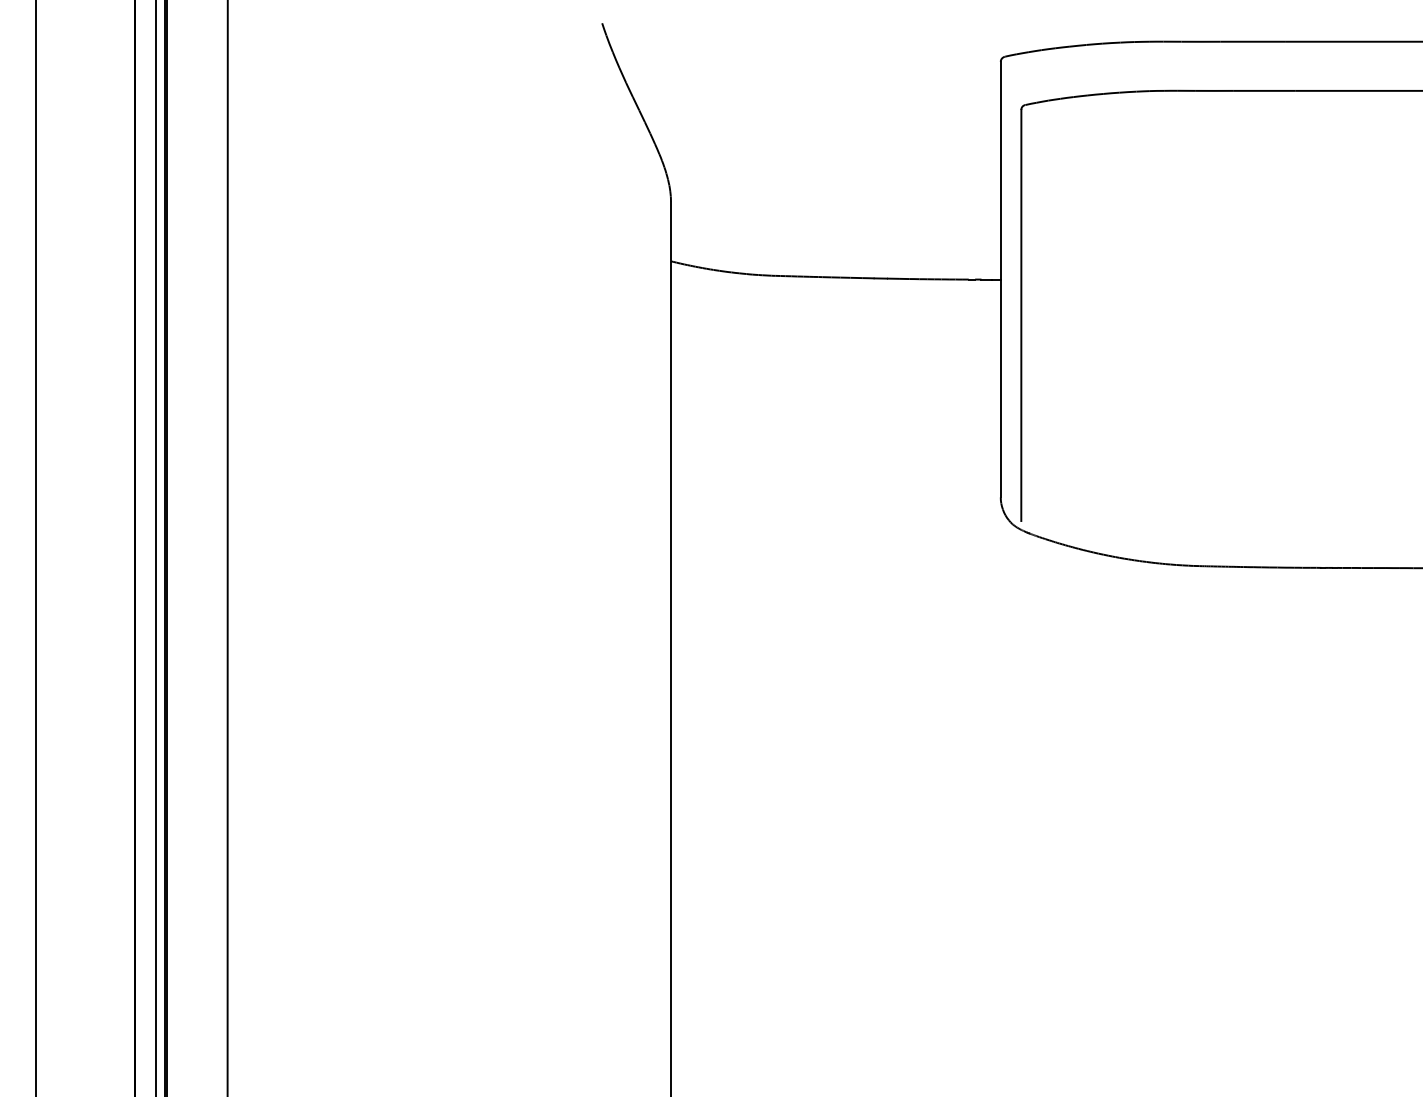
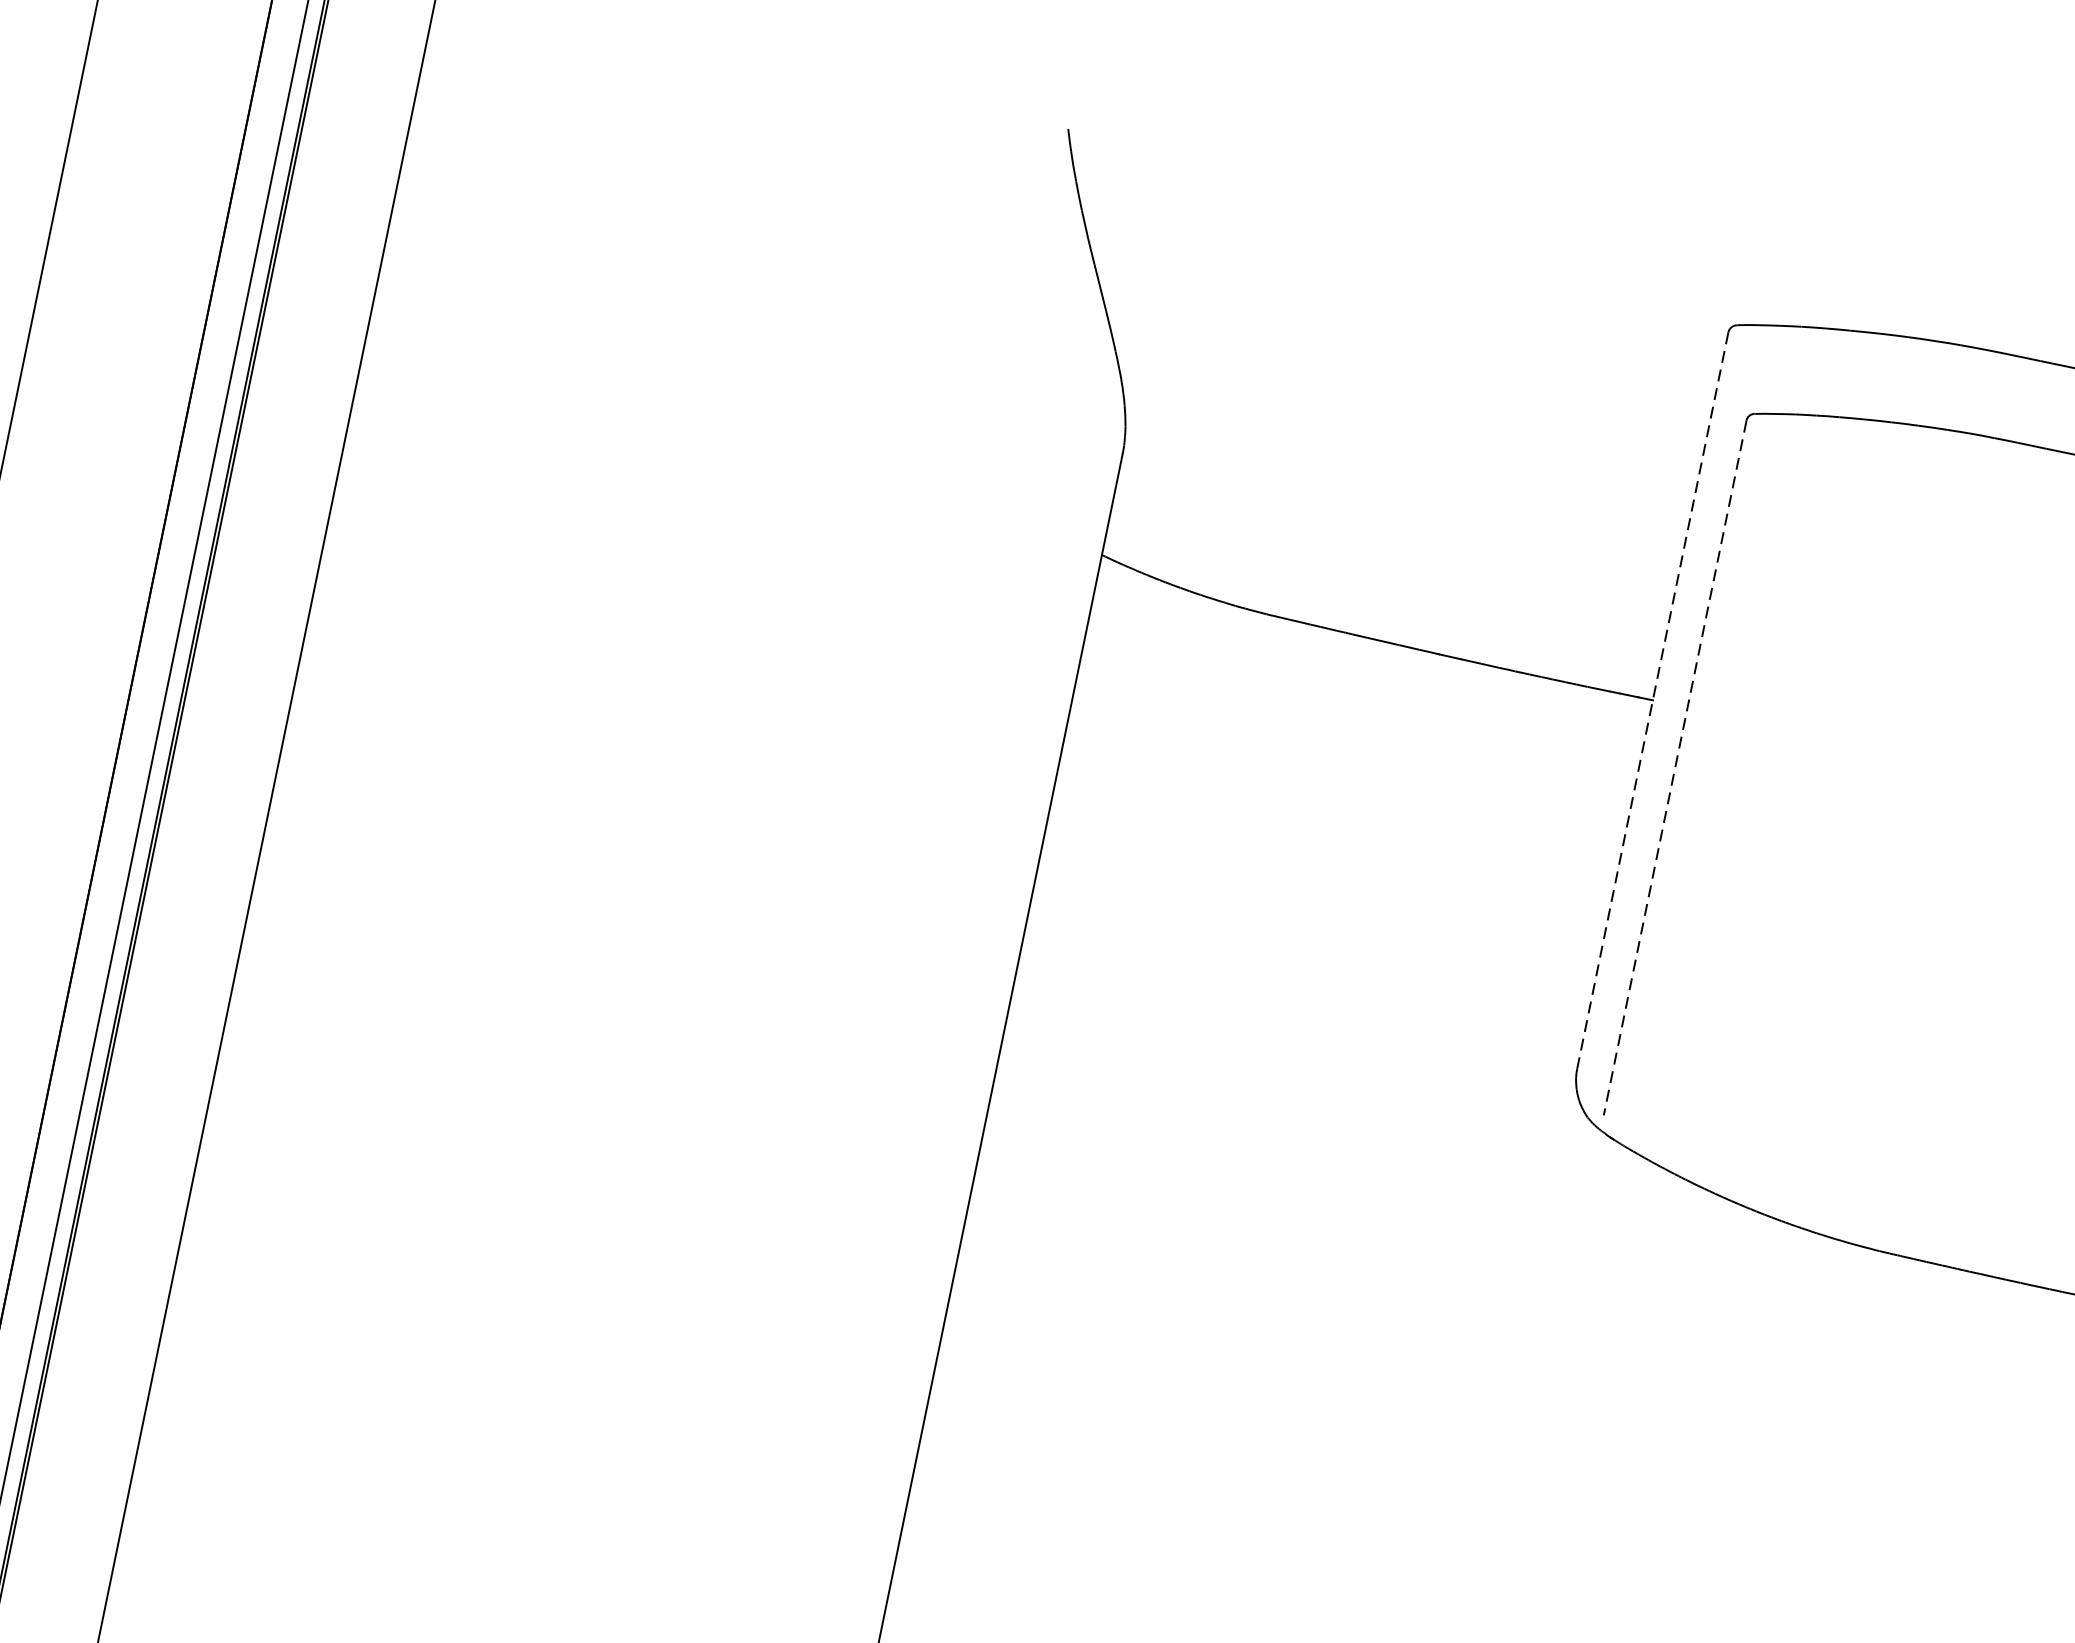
line: (1000, 279) -> (1652, 700), solid -> dashed
line: (1021, 315) -> (1675, 768), solid -> dashed

